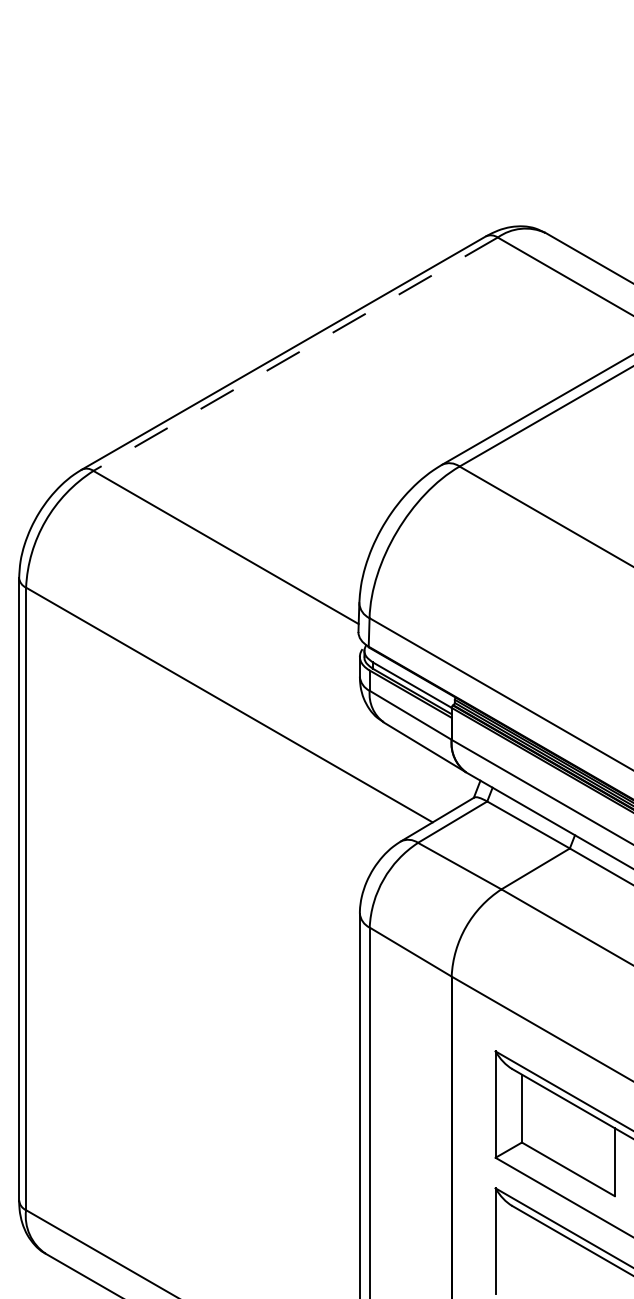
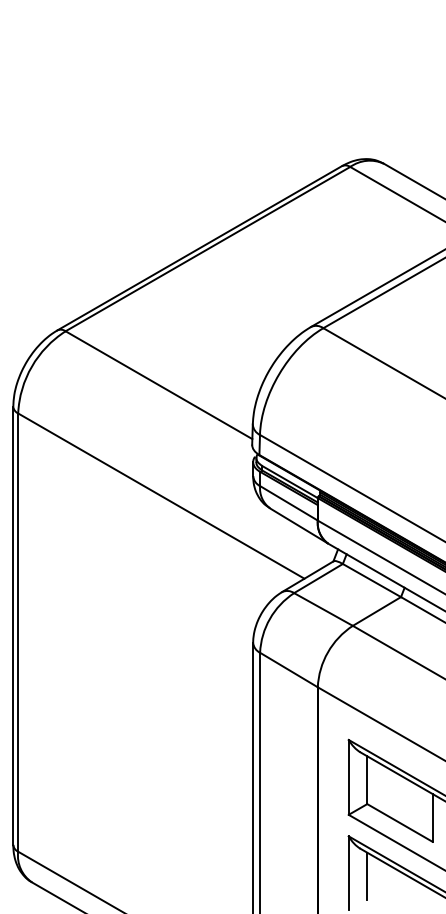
line: (295, 354) -> (207, 249), dashed -> solid
line: (521, 1244) -> (366, 875), added

